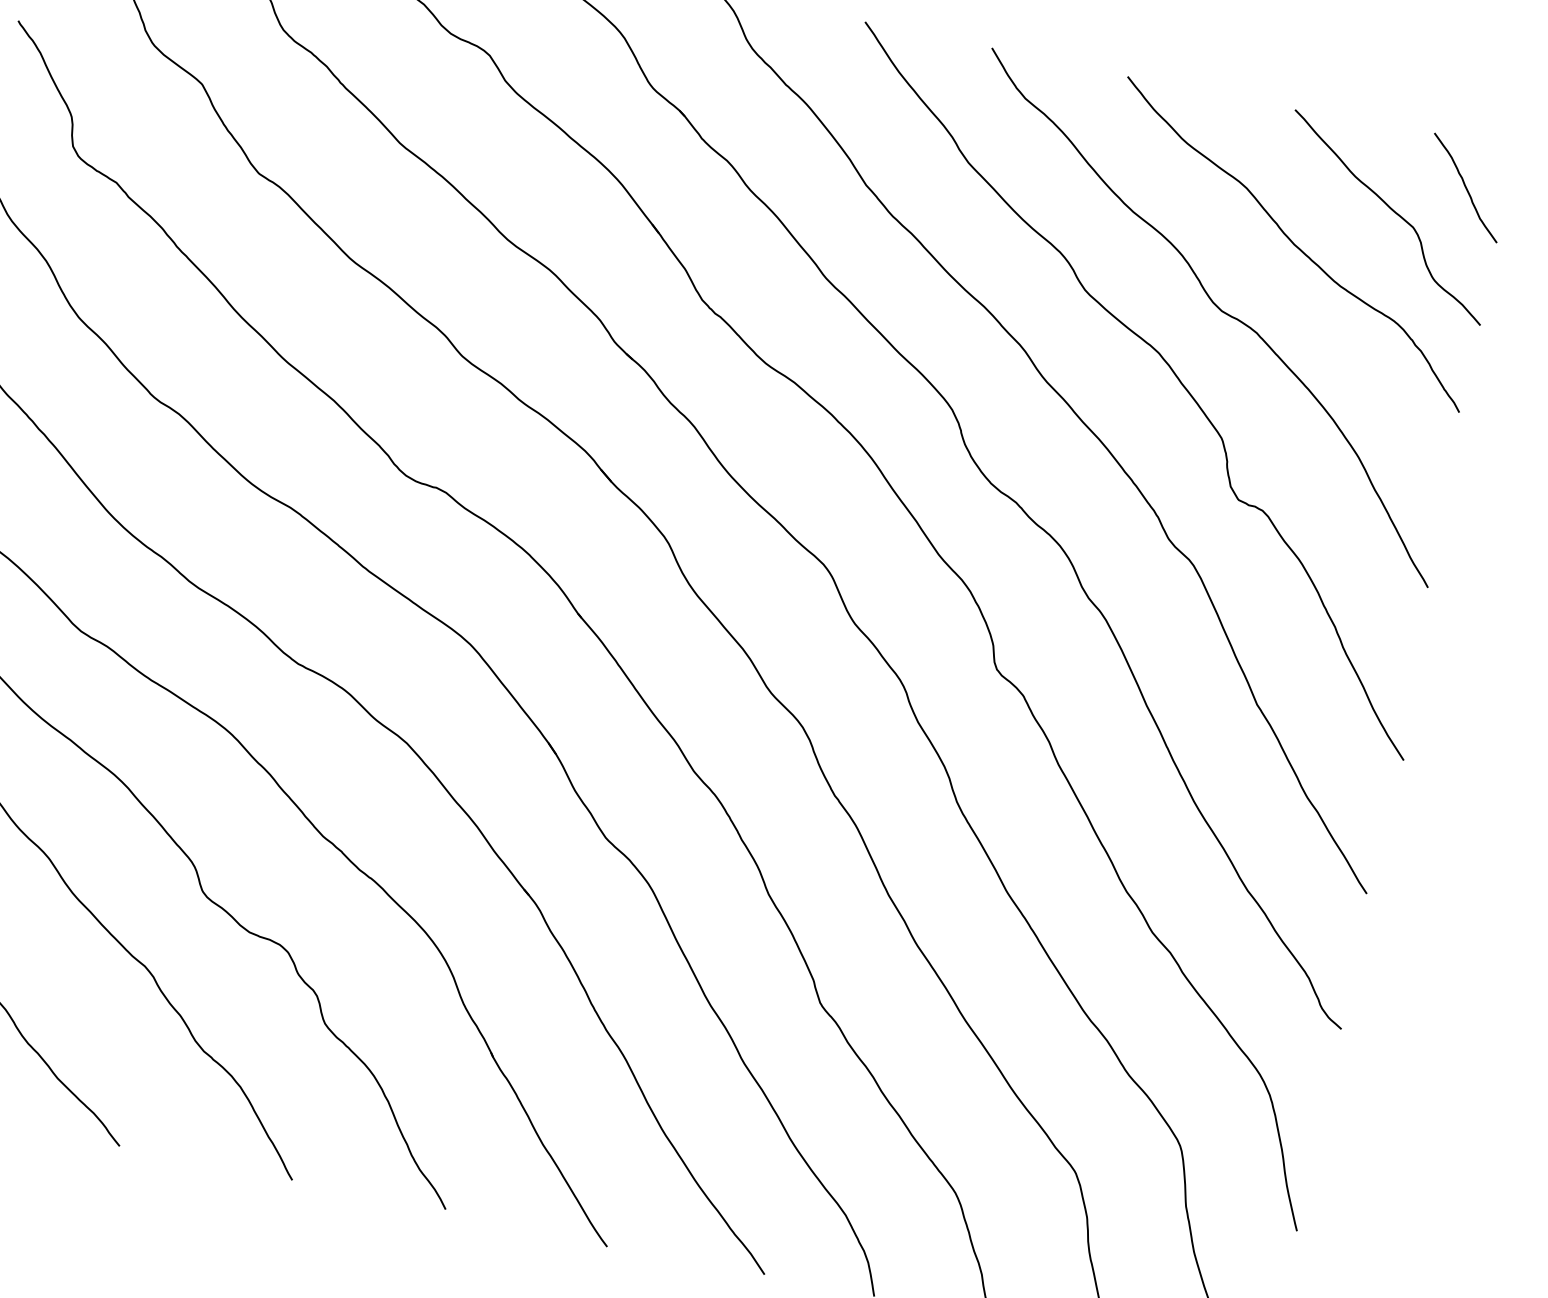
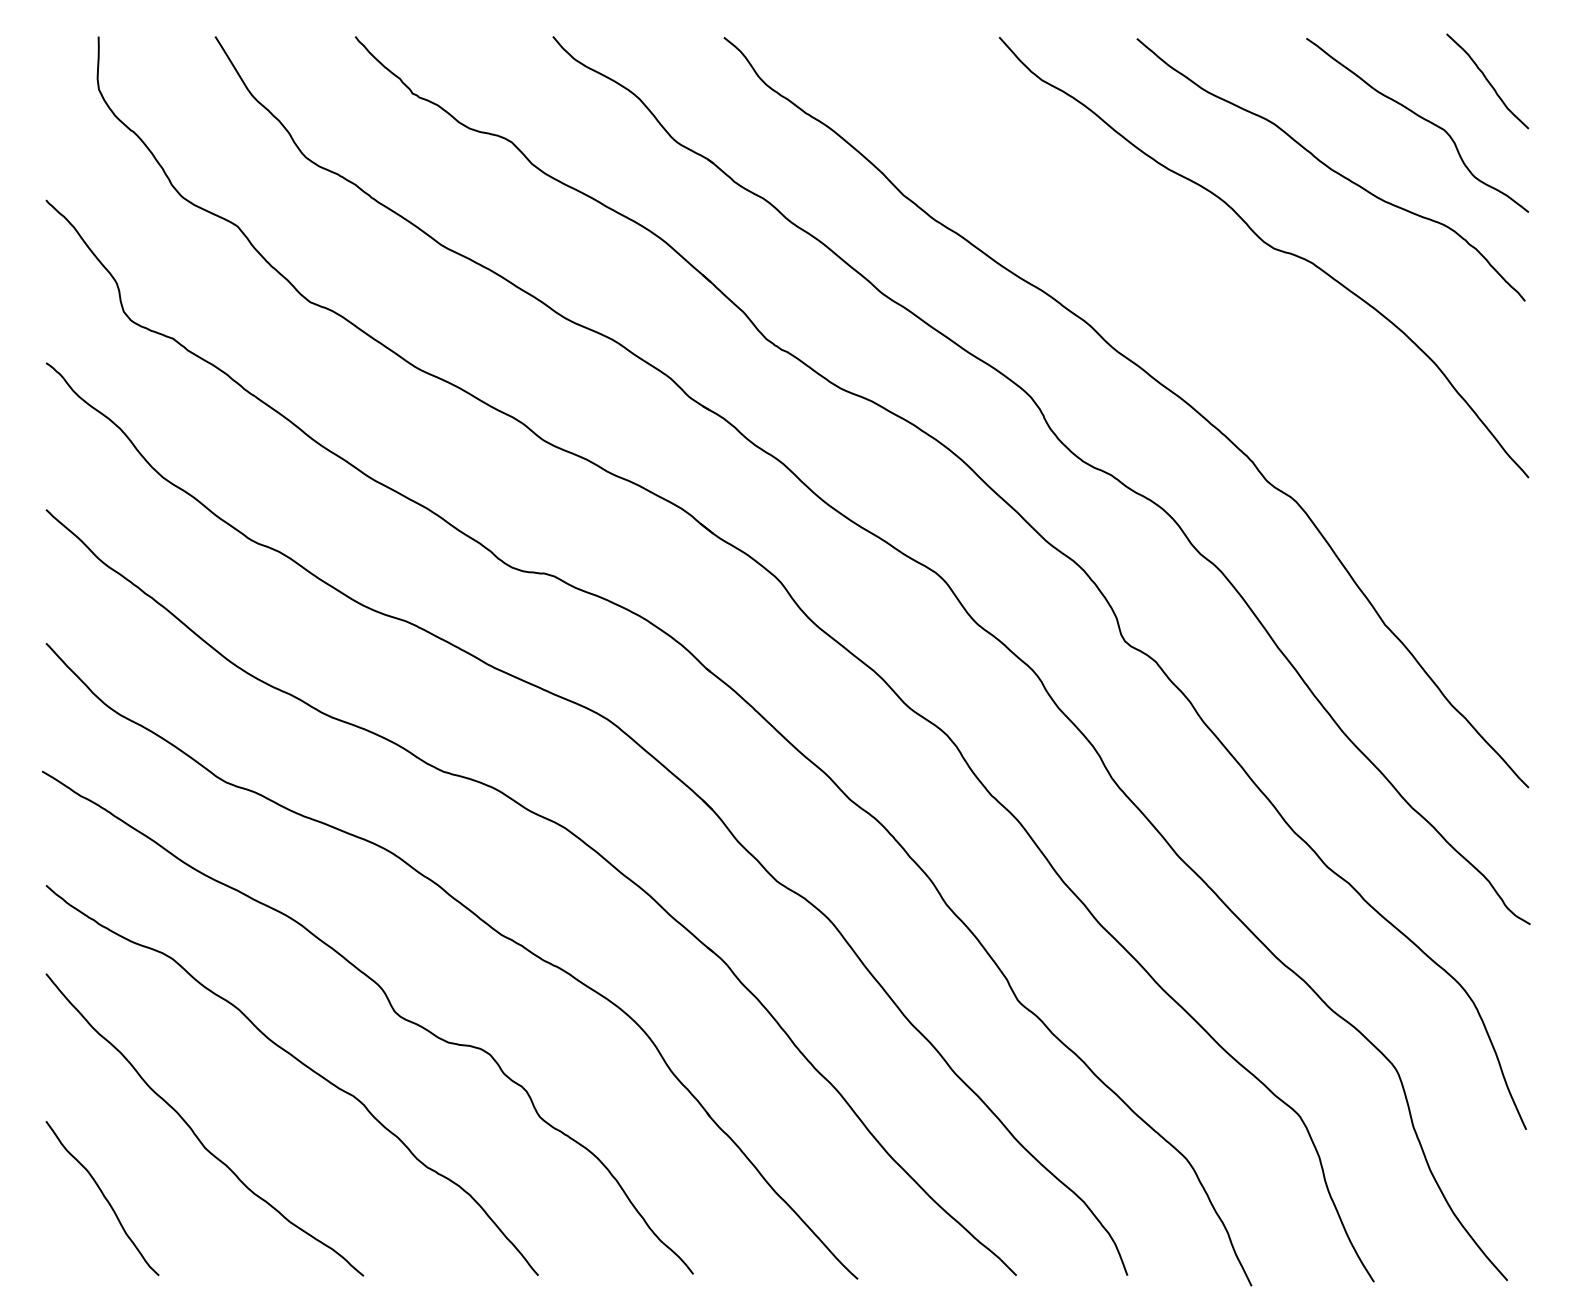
curve: (1165, 363) -> (1229, 310), removed

